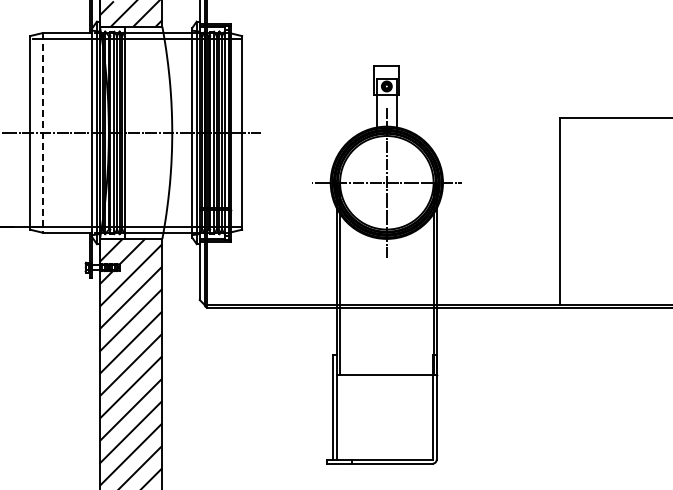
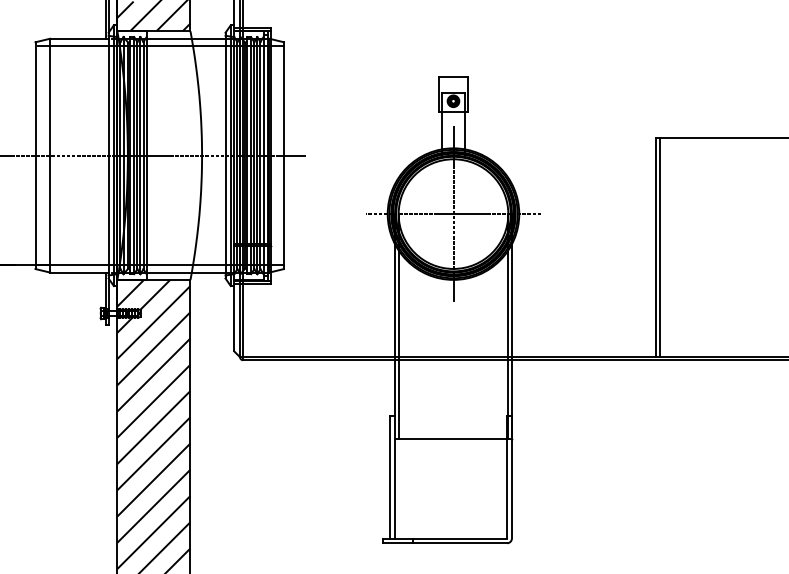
line: (42, 132) -> (50, 155), dashed -> solid
line: (563, 211) -> (660, 247), added

